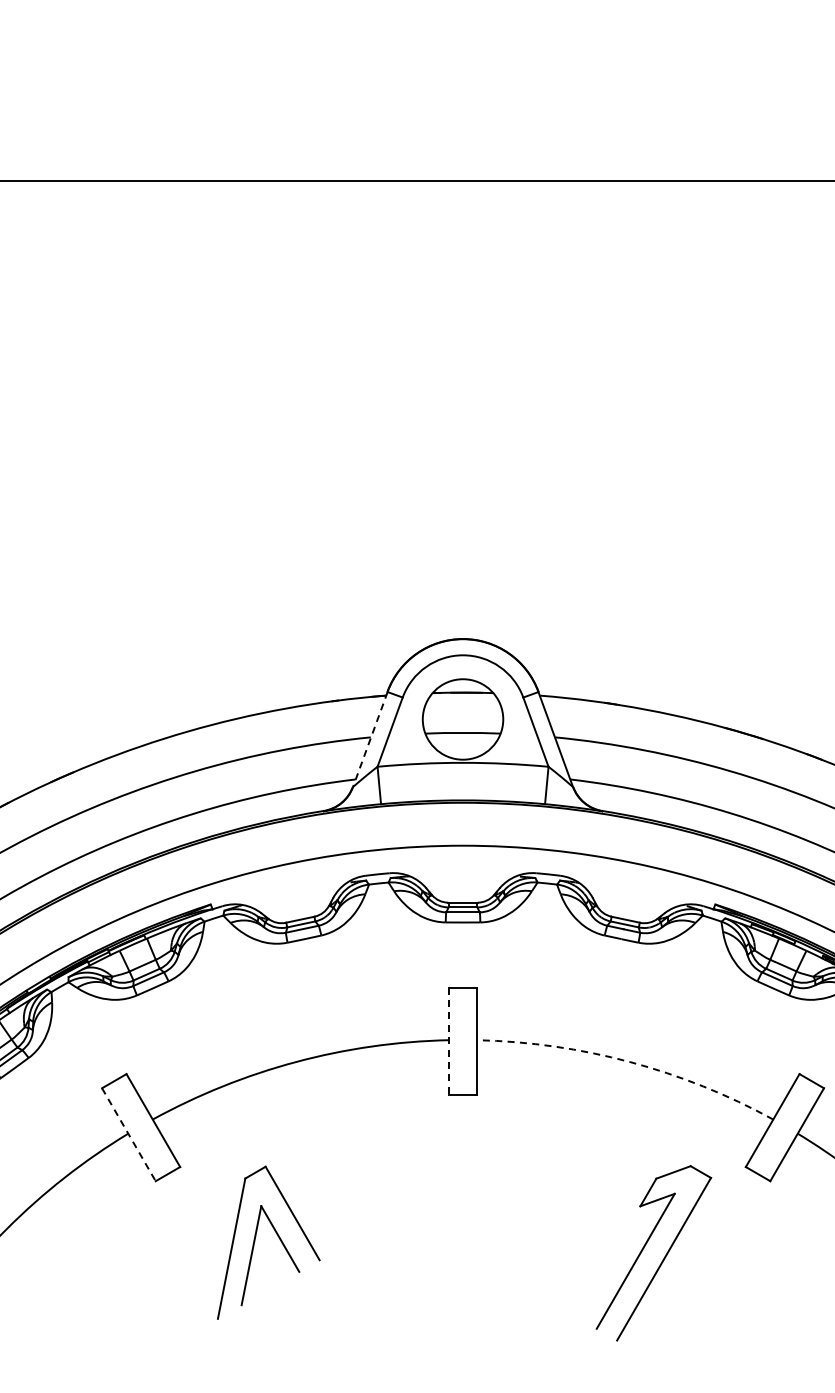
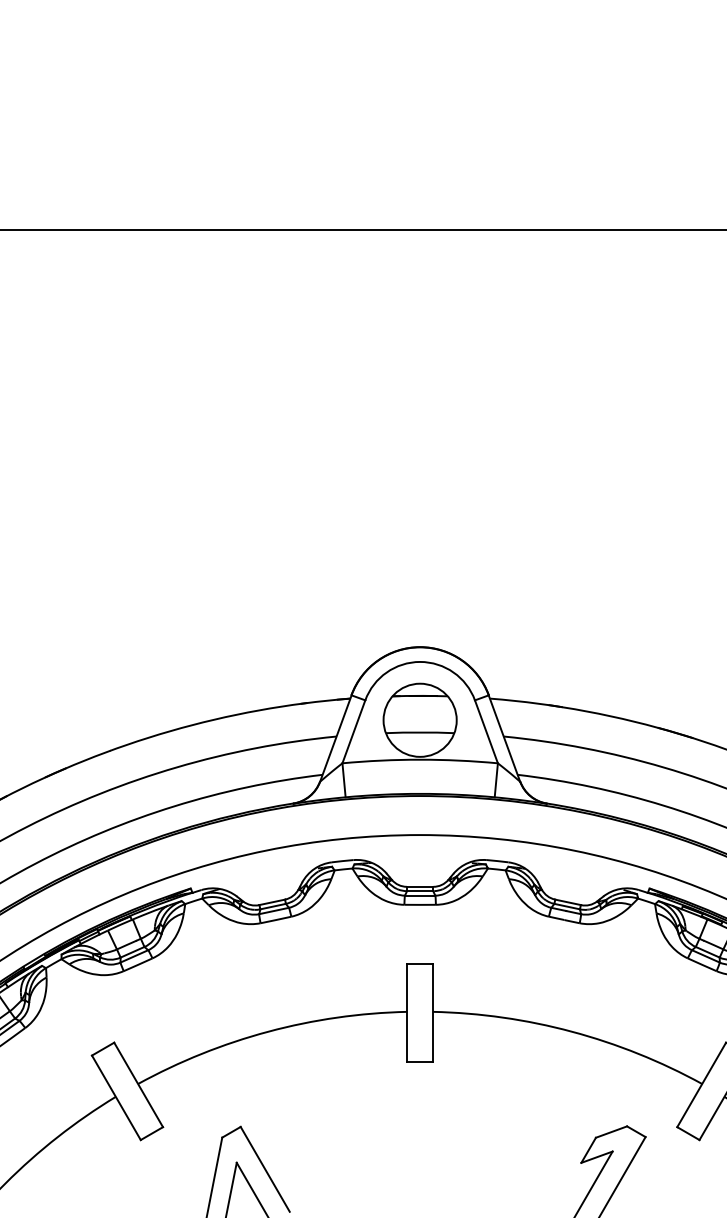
line: (370, 739) -> (336, 738), dashed -> solid
line: (448, 1041) -> (406, 1013), dashed -> solid
arc: (630, 1062) -> (572, 1032), dashed -> solid
line: (128, 1134) -> (116, 1097), dashed -> solid

